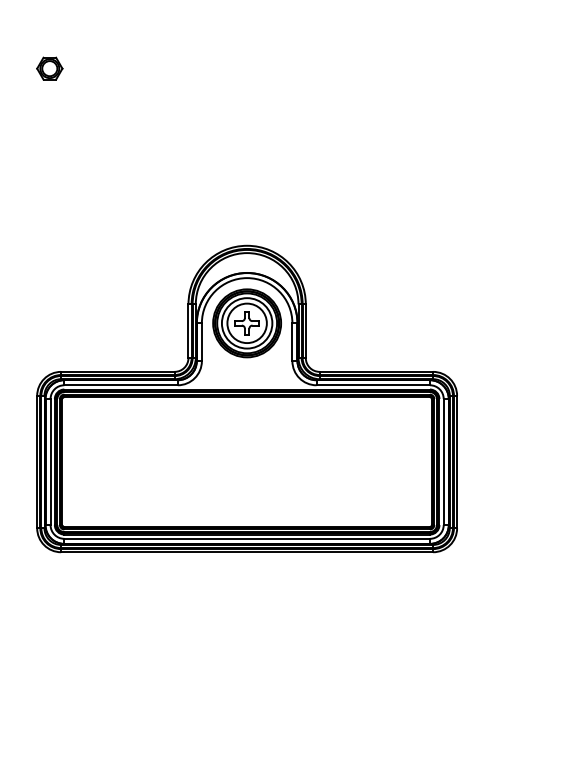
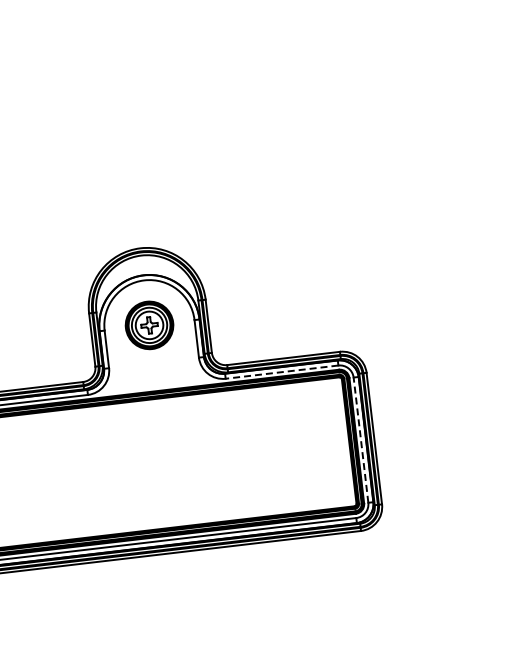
part: (246, 323) -> (148, 325), size x0.7
line: (373, 385) -> (282, 372), solid -> dashed
line: (443, 461) -> (360, 439), solid -> dashed

